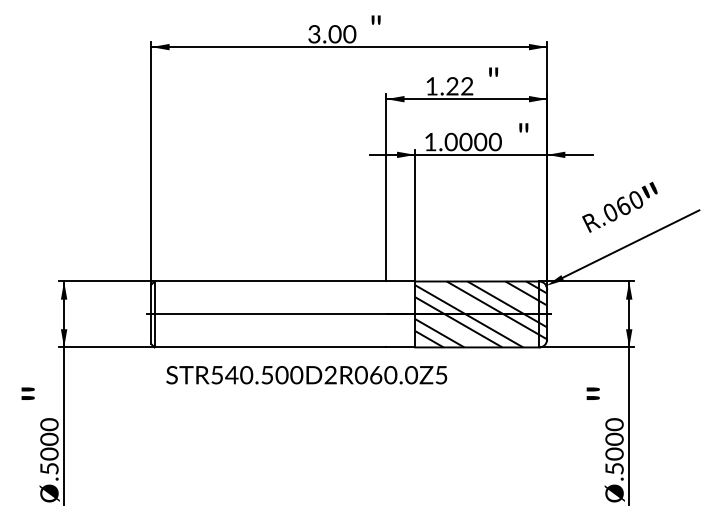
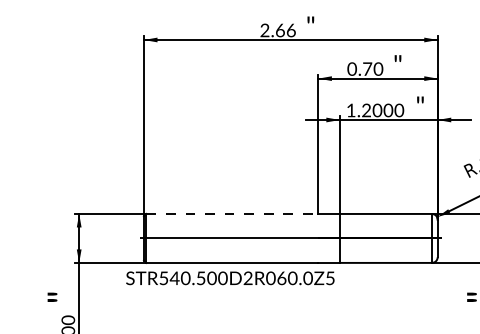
text: (332, 34) -> (278, 30), 3.00 -> 2.66
text: (449, 86) -> (365, 69), 1.22 -> 0.70
text: (450, 142) -> (366, 110), 1.0000 -> 1.2000
line: (270, 281) -> (232, 213), solid -> dashed
hatch: (481, 314) -> (389, 238), removed
text: (306, 375) -> (230, 278), moved

